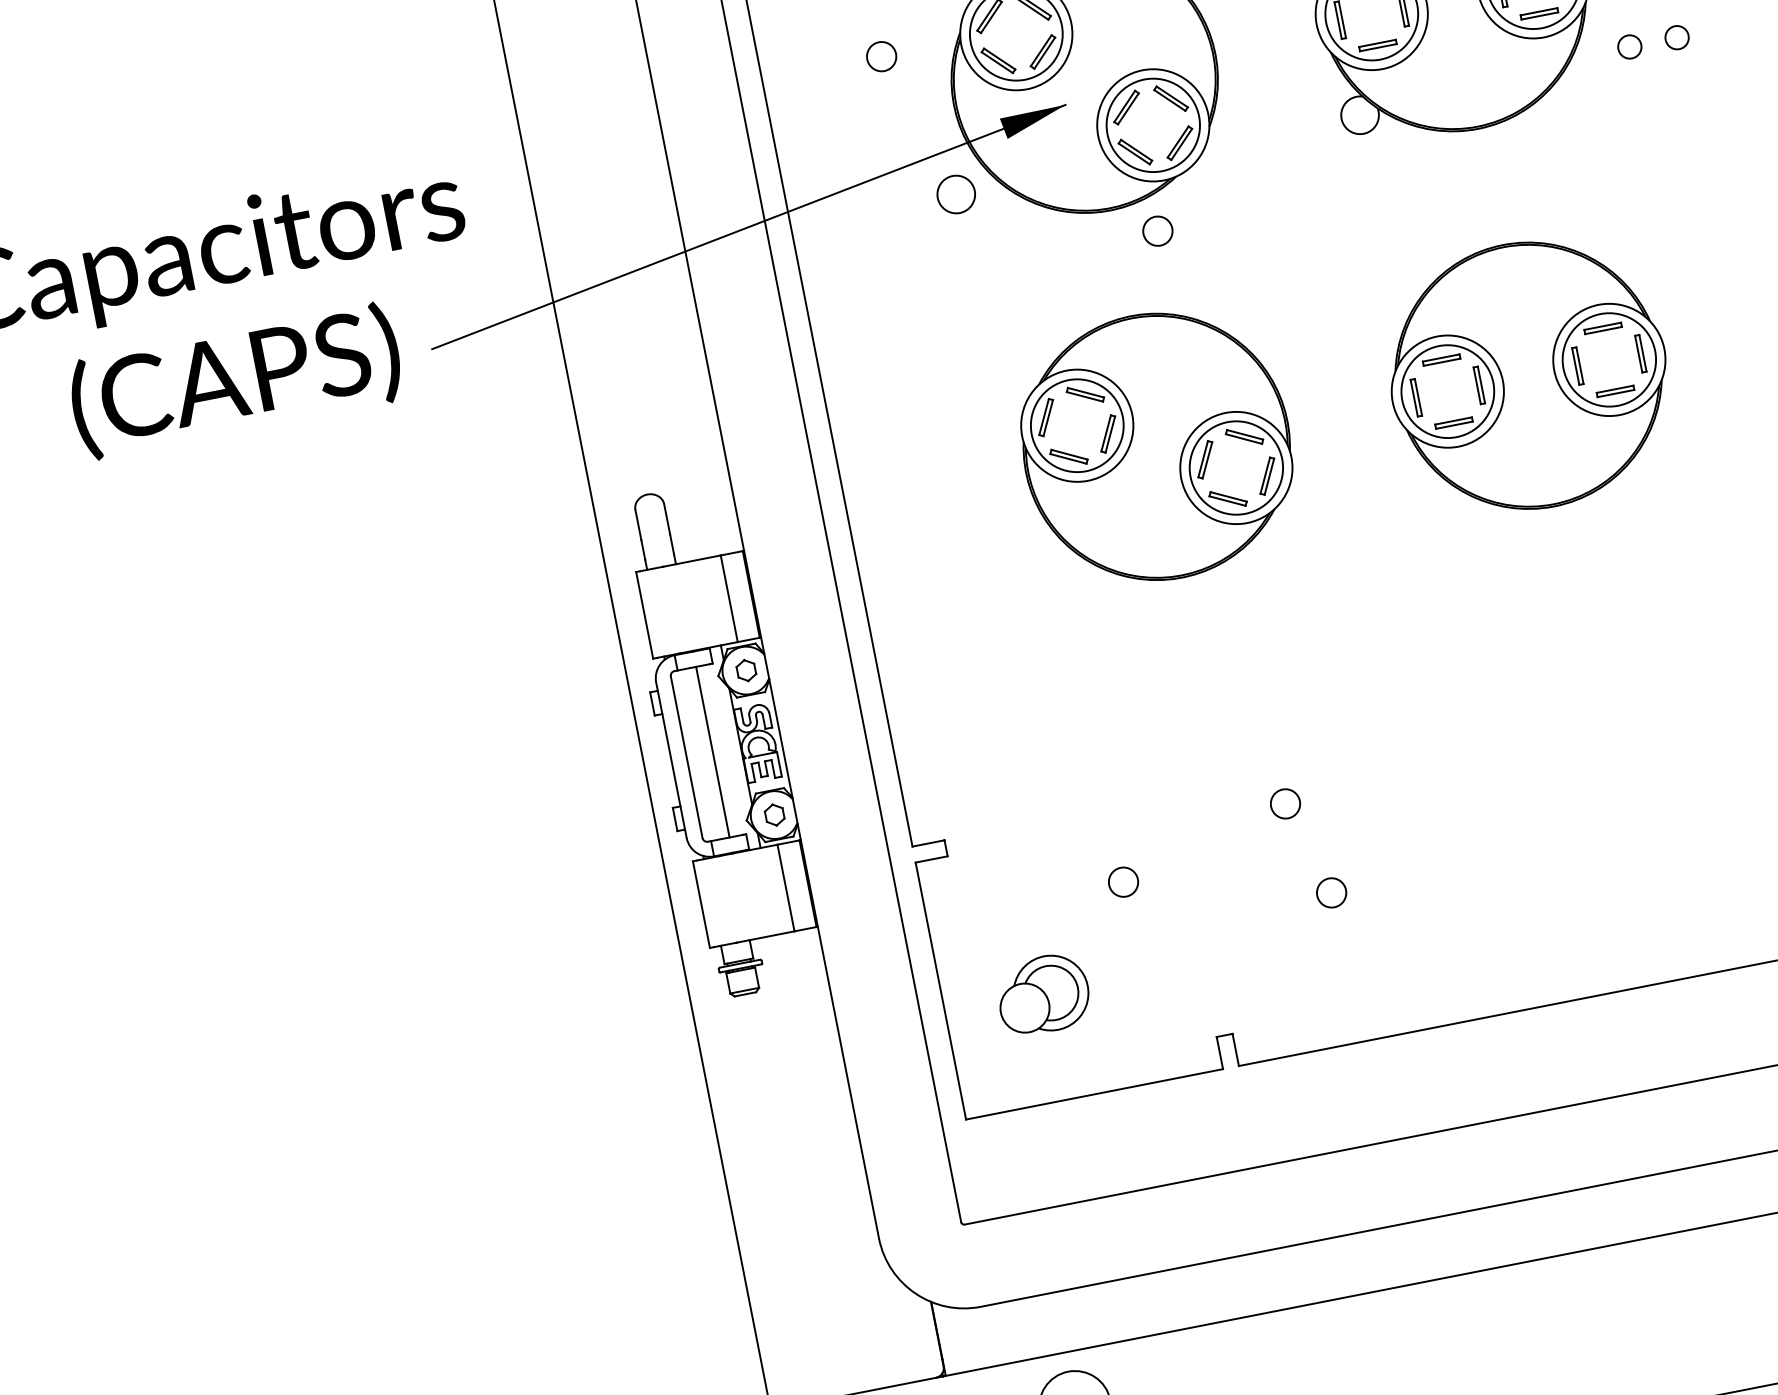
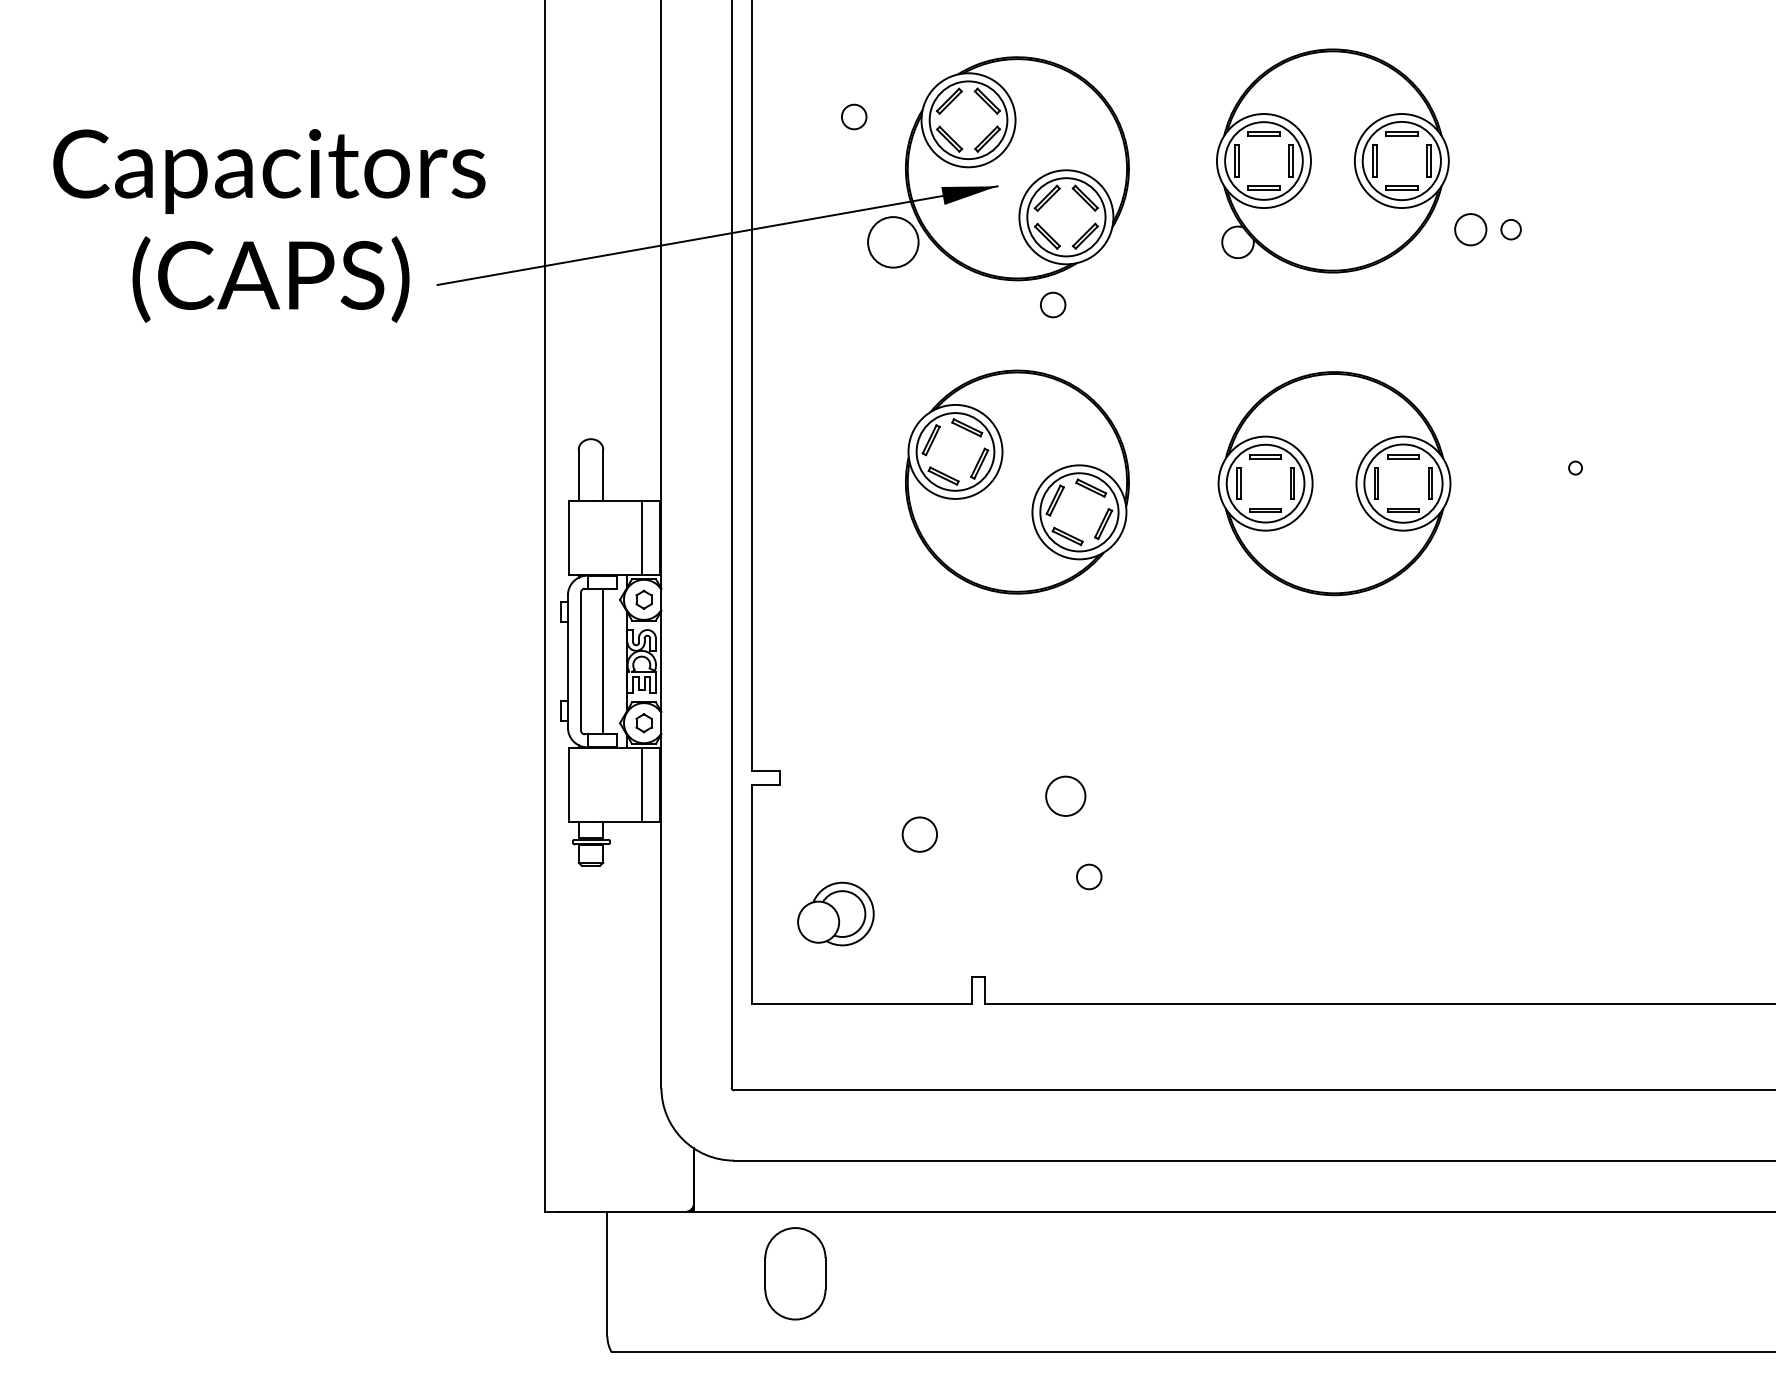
circle: (1629, 46) -> (1470, 229), size x1.6
circle: (956, 194) -> (893, 242), size x1.6
circle: (1285, 804) -> (1065, 796), size x1.6
circle: (1123, 882) -> (919, 834), size x1.4

